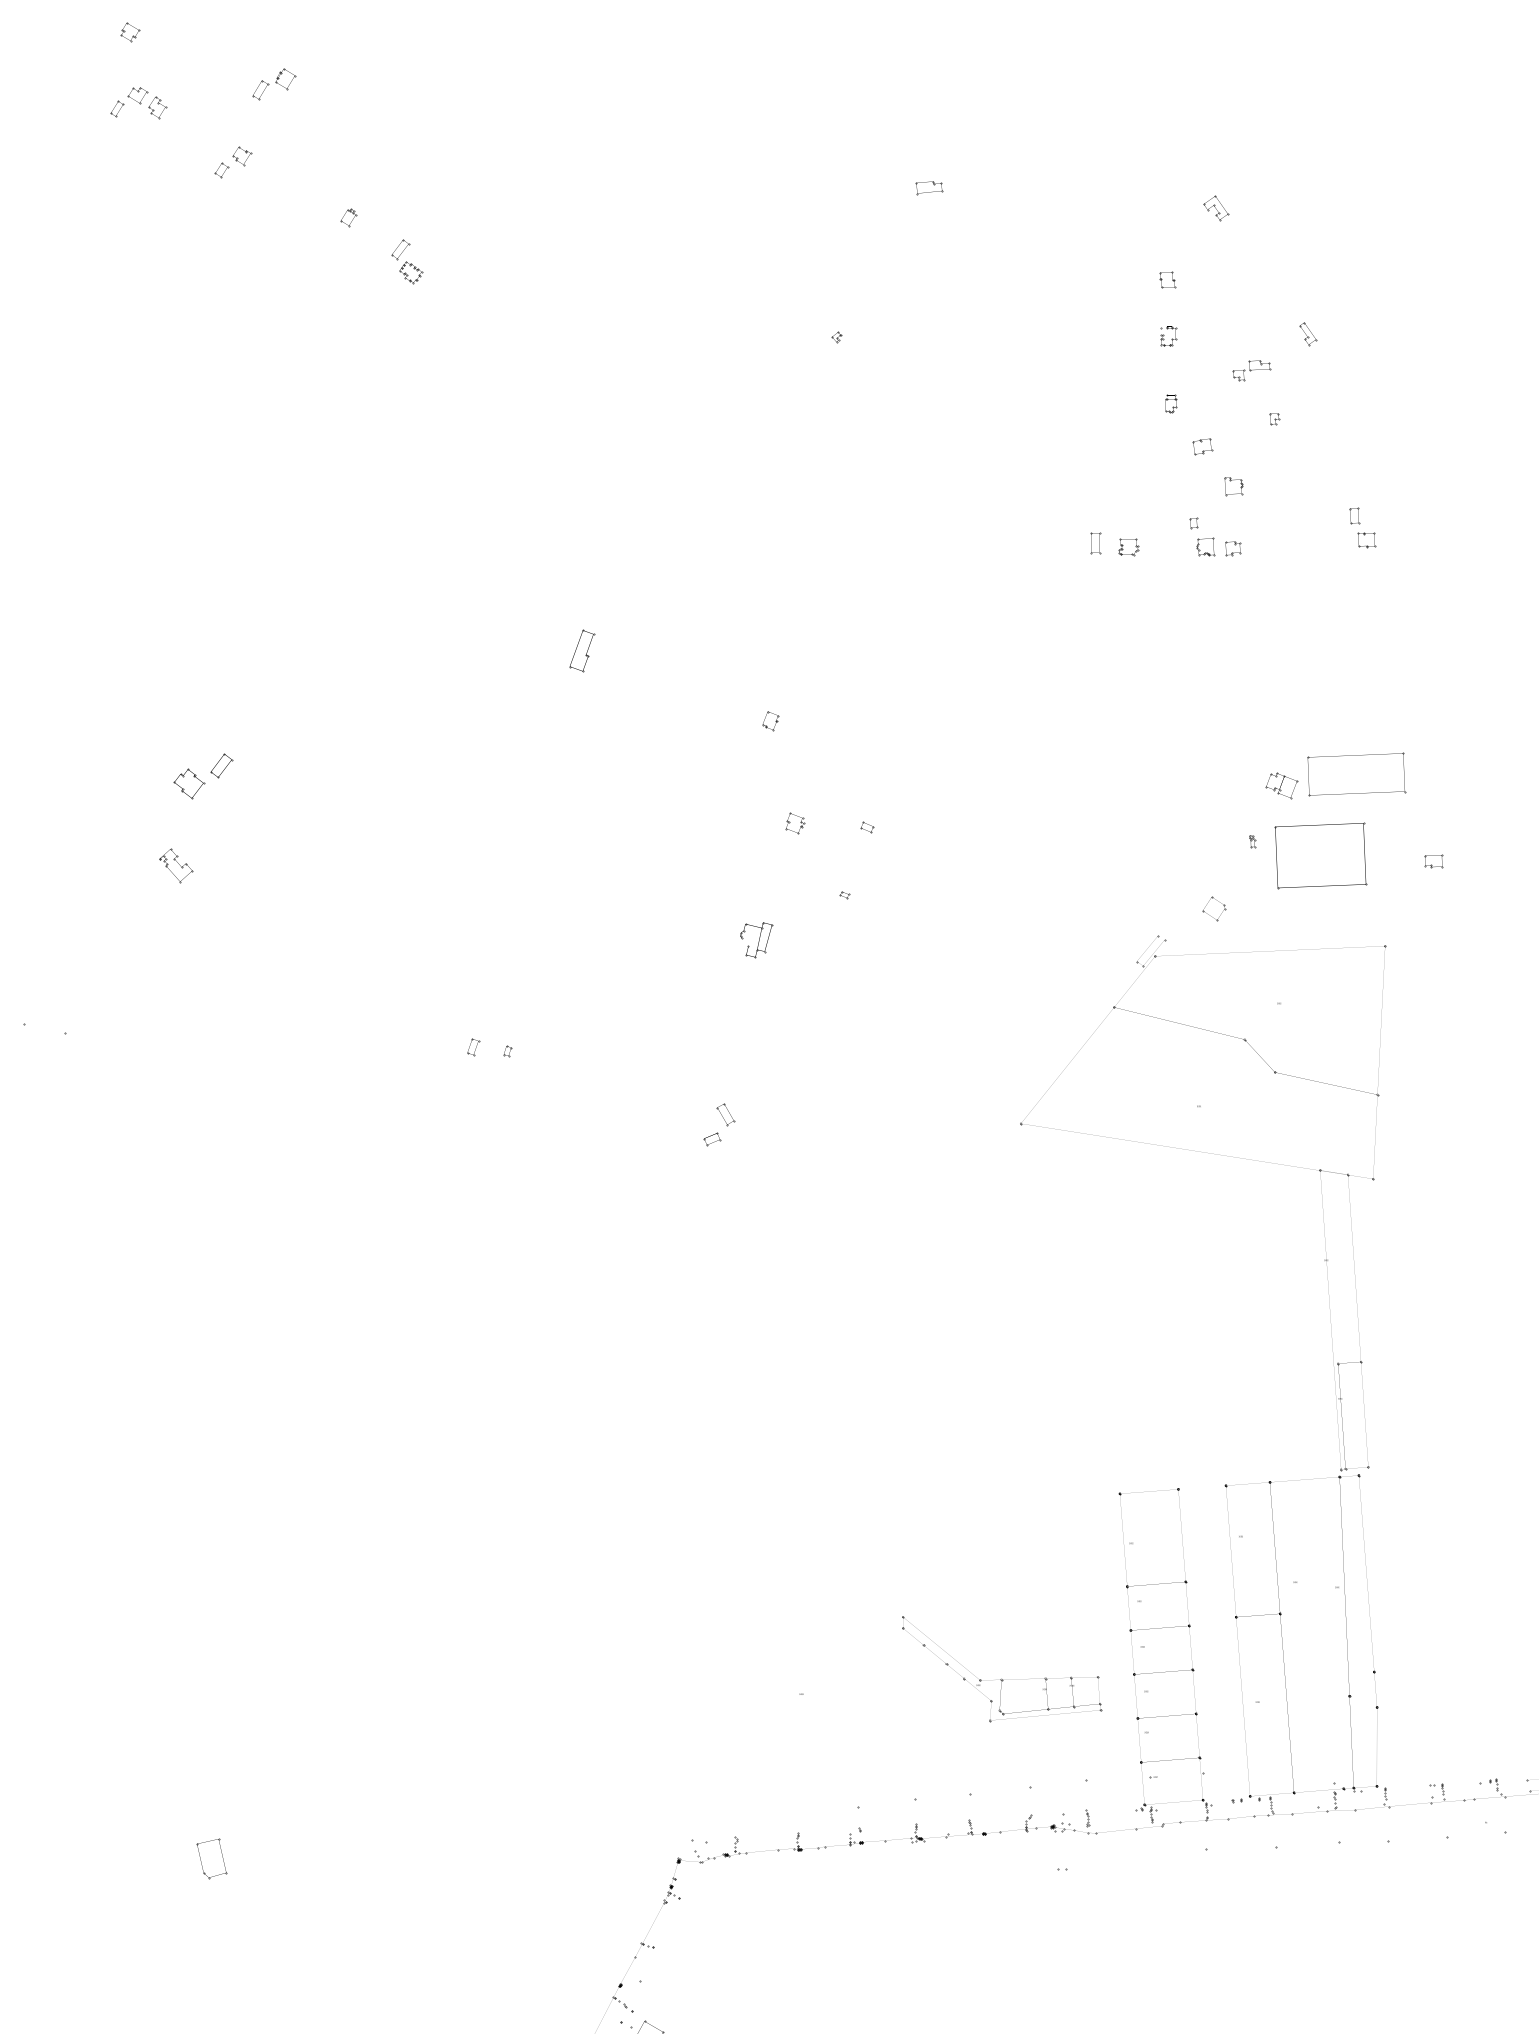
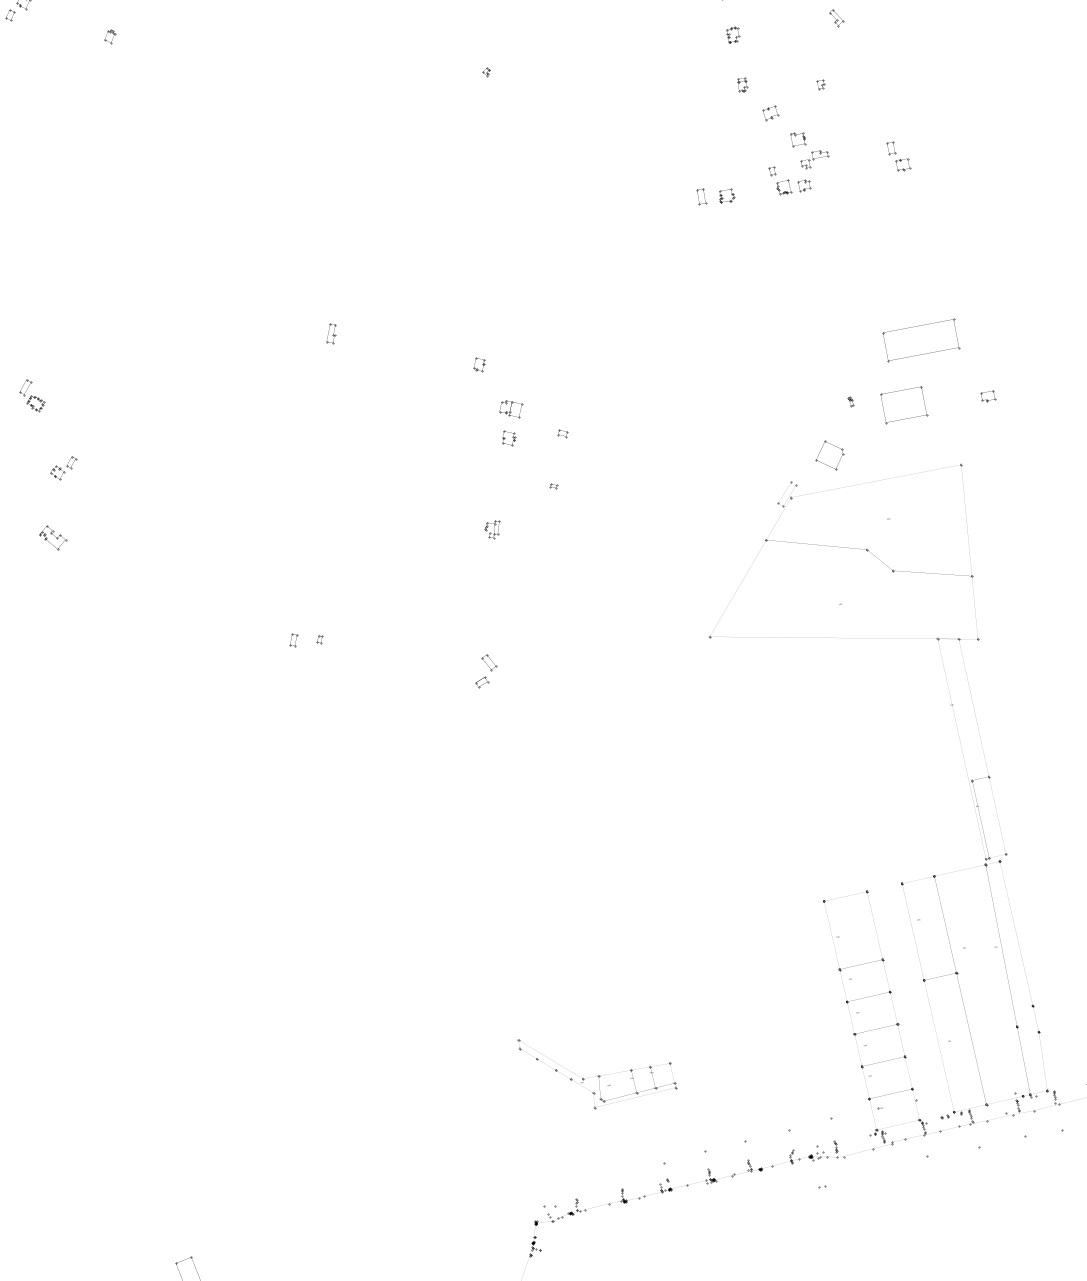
part: (407, 261) -> (32, 395), moved
part: (1251, 370) -> (814, 159), moved
part: (581, 651) -> (330, 333), size x0.62
part: (204, 776) -> (64, 468), size x0.62
part: (1281, 785) -> (510, 409), moved
part: (1321, 856) -> (904, 405), size x0.62
part: (1213, 908) -> (829, 455), size x1.67
part: (757, 940) -> (493, 529), size x0.62
part: (1001, 1678) -> (598, 1075), moved

